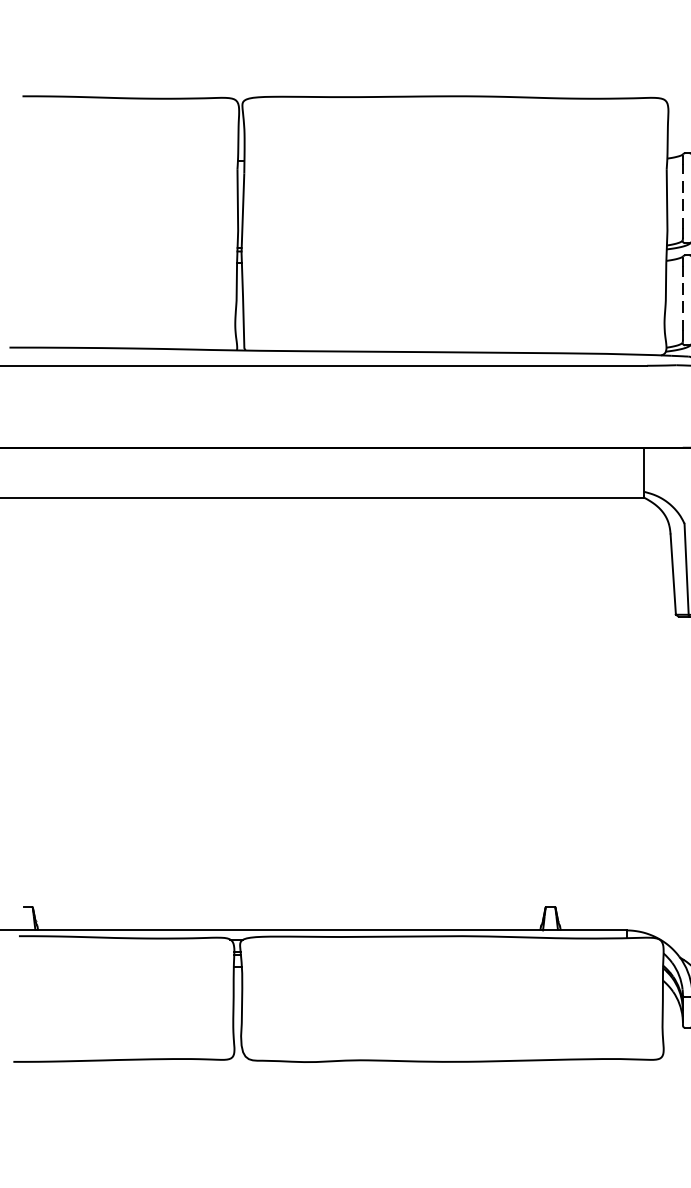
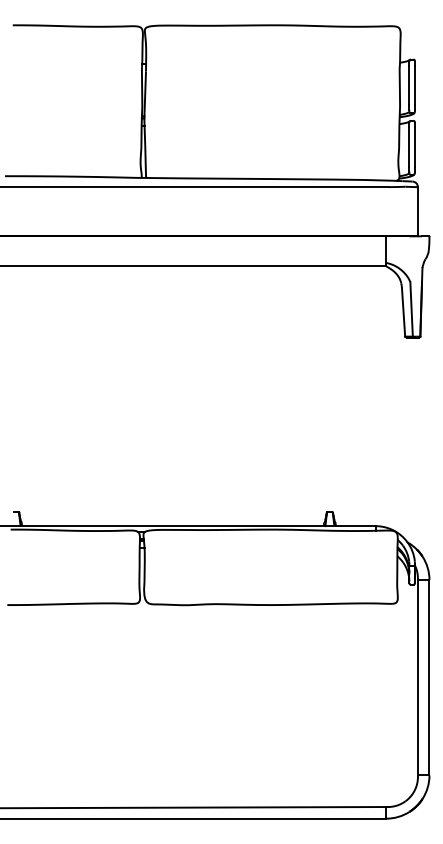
line: (683, 196) -> (409, 85), dashed -> solid
line: (683, 299) -> (409, 147), dashed -> solid

